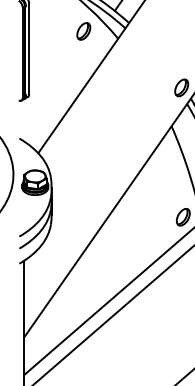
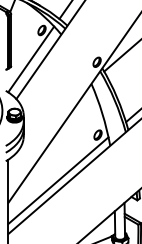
line: (65, 82) -> (31, 59), added

